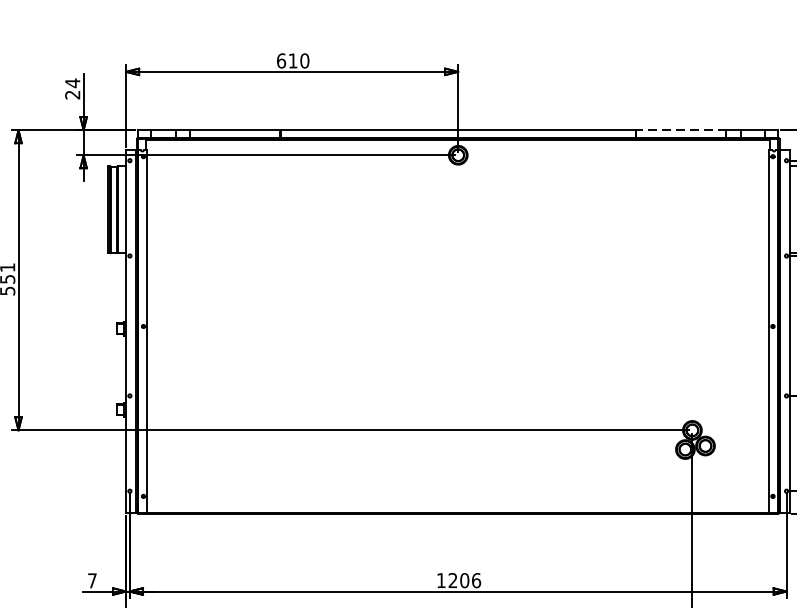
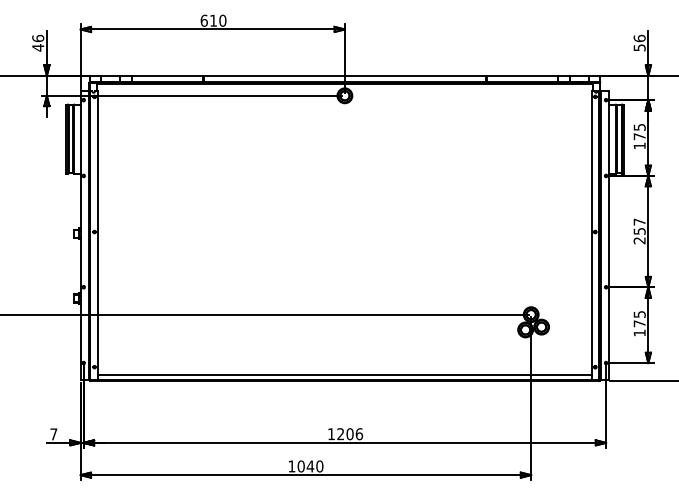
text: (73, 88) -> (38, 42), 24 -> 46
line: (680, 129) -> (521, 75), dashed -> solid
line: (457, 505) -> (344, 374), added

